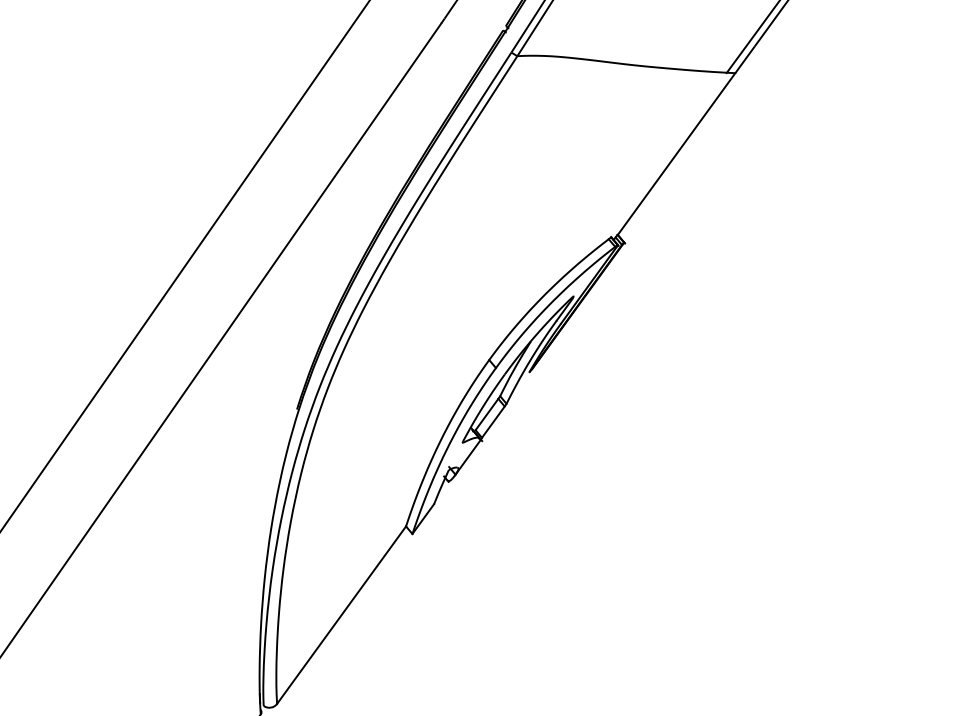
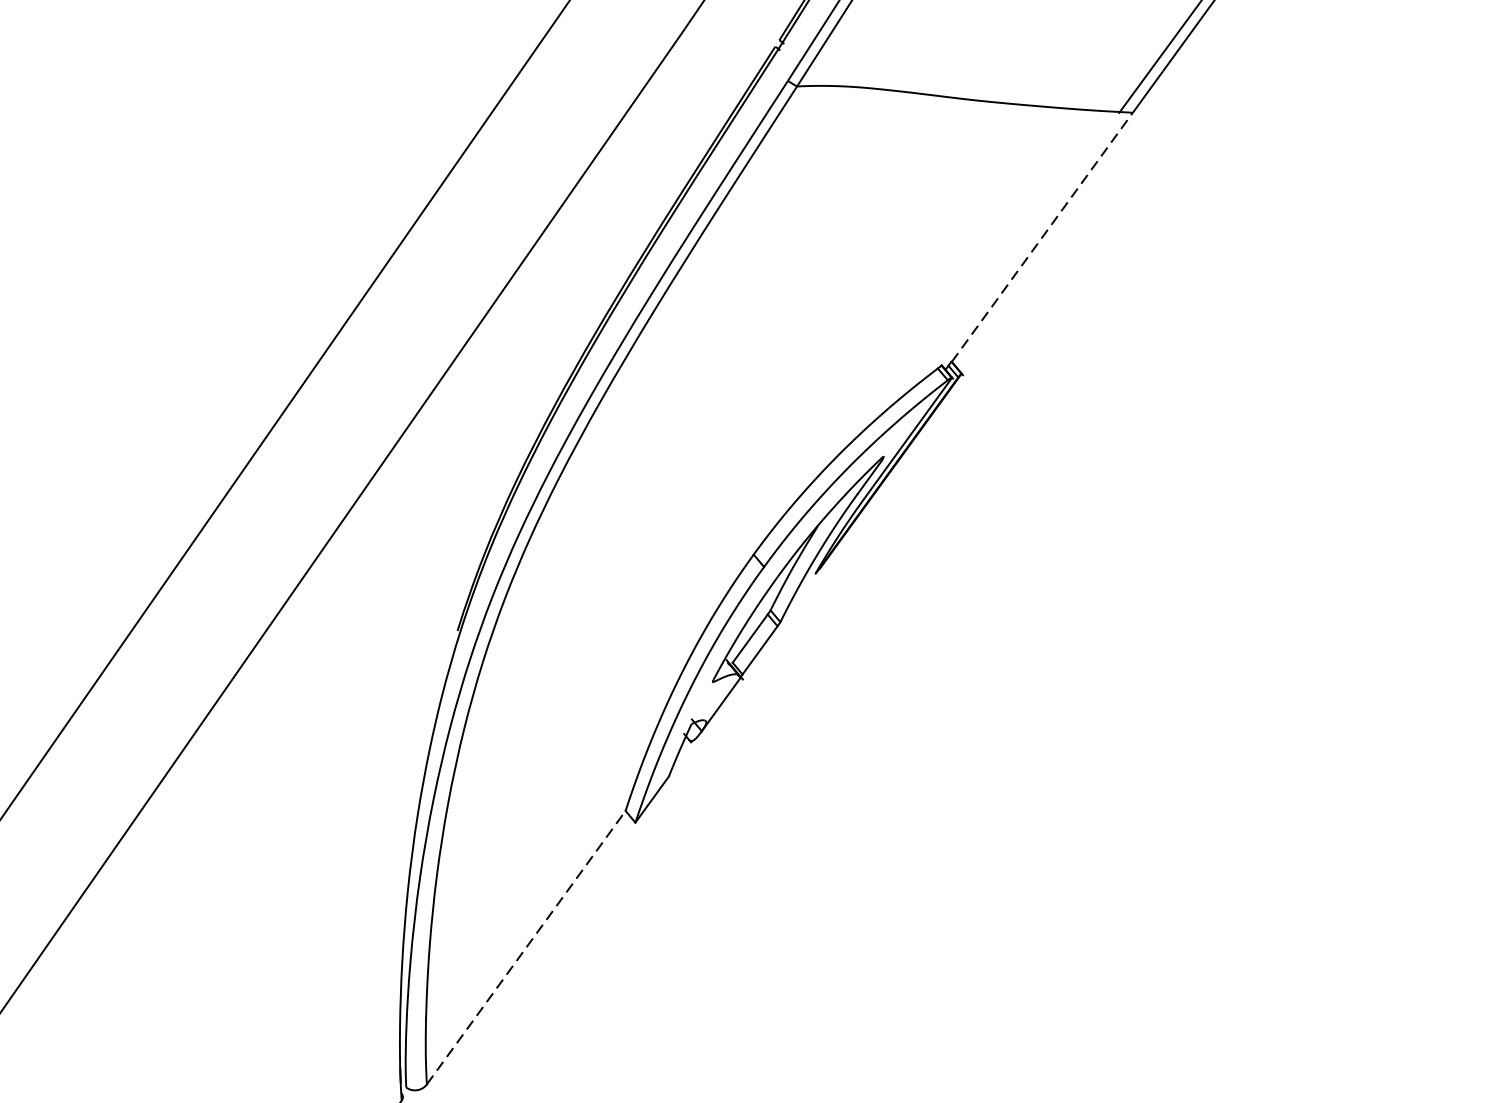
line: (676, 154) -> (1042, 237), solid -> dashed
line: (341, 615) -> (526, 948), solid -> dashed

